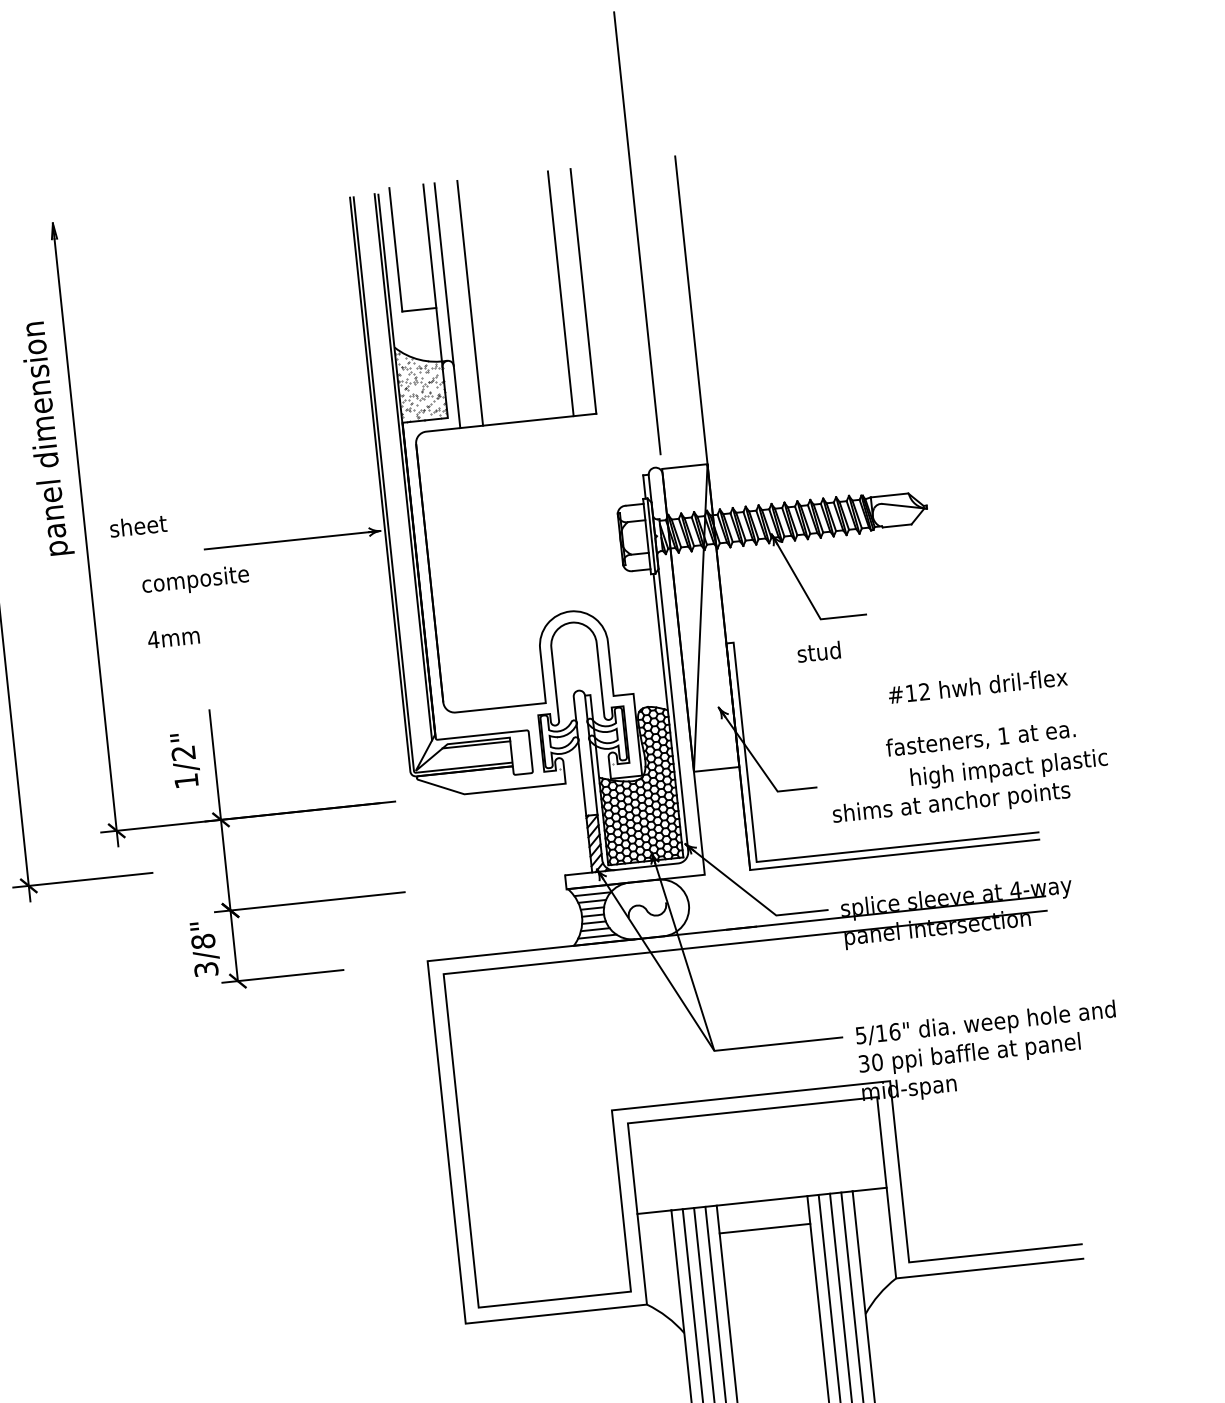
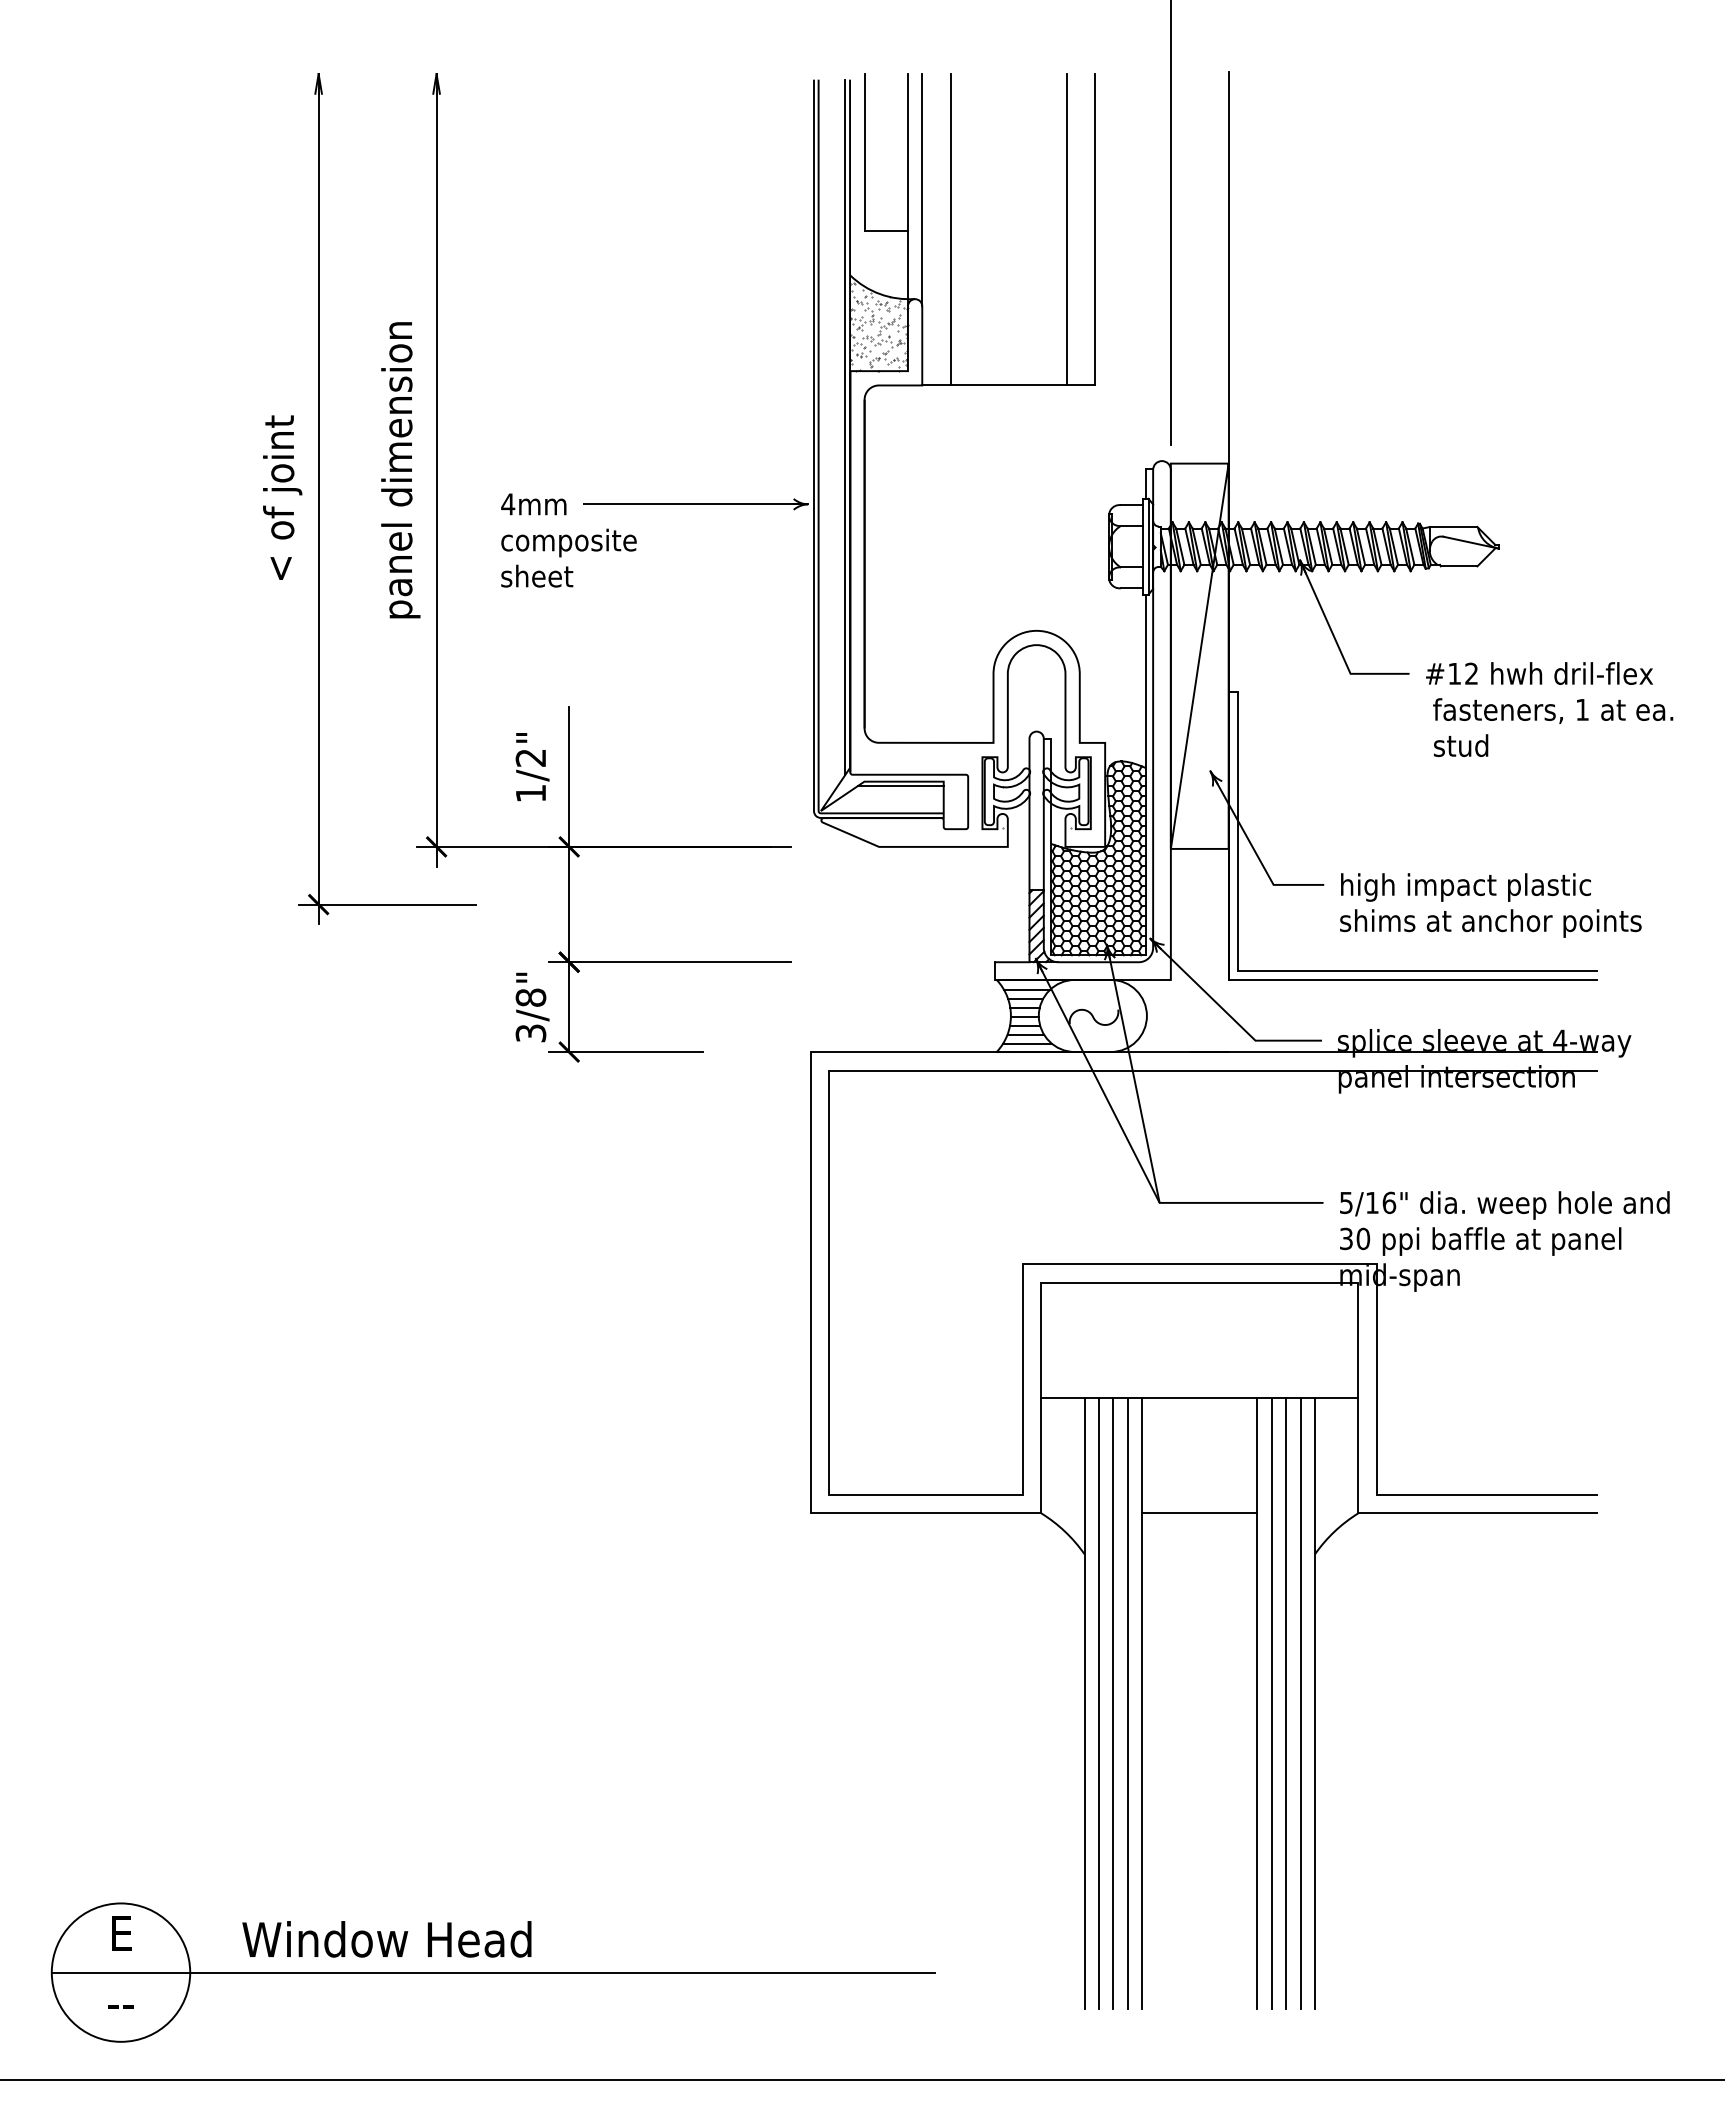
text: (46, 438) -> (400, 470), moved
text: (138, 525) -> (537, 575), moved
text: (173, 637) -> (533, 504), moved
text: (819, 651) -> (1461, 745), moved
text: (977, 685) -> (1539, 673), moved
text: (981, 738) -> (1553, 710), moved
text: (1008, 769) -> (1465, 887), moved
line: (764, 1228) -> (1199, 1513), moved

